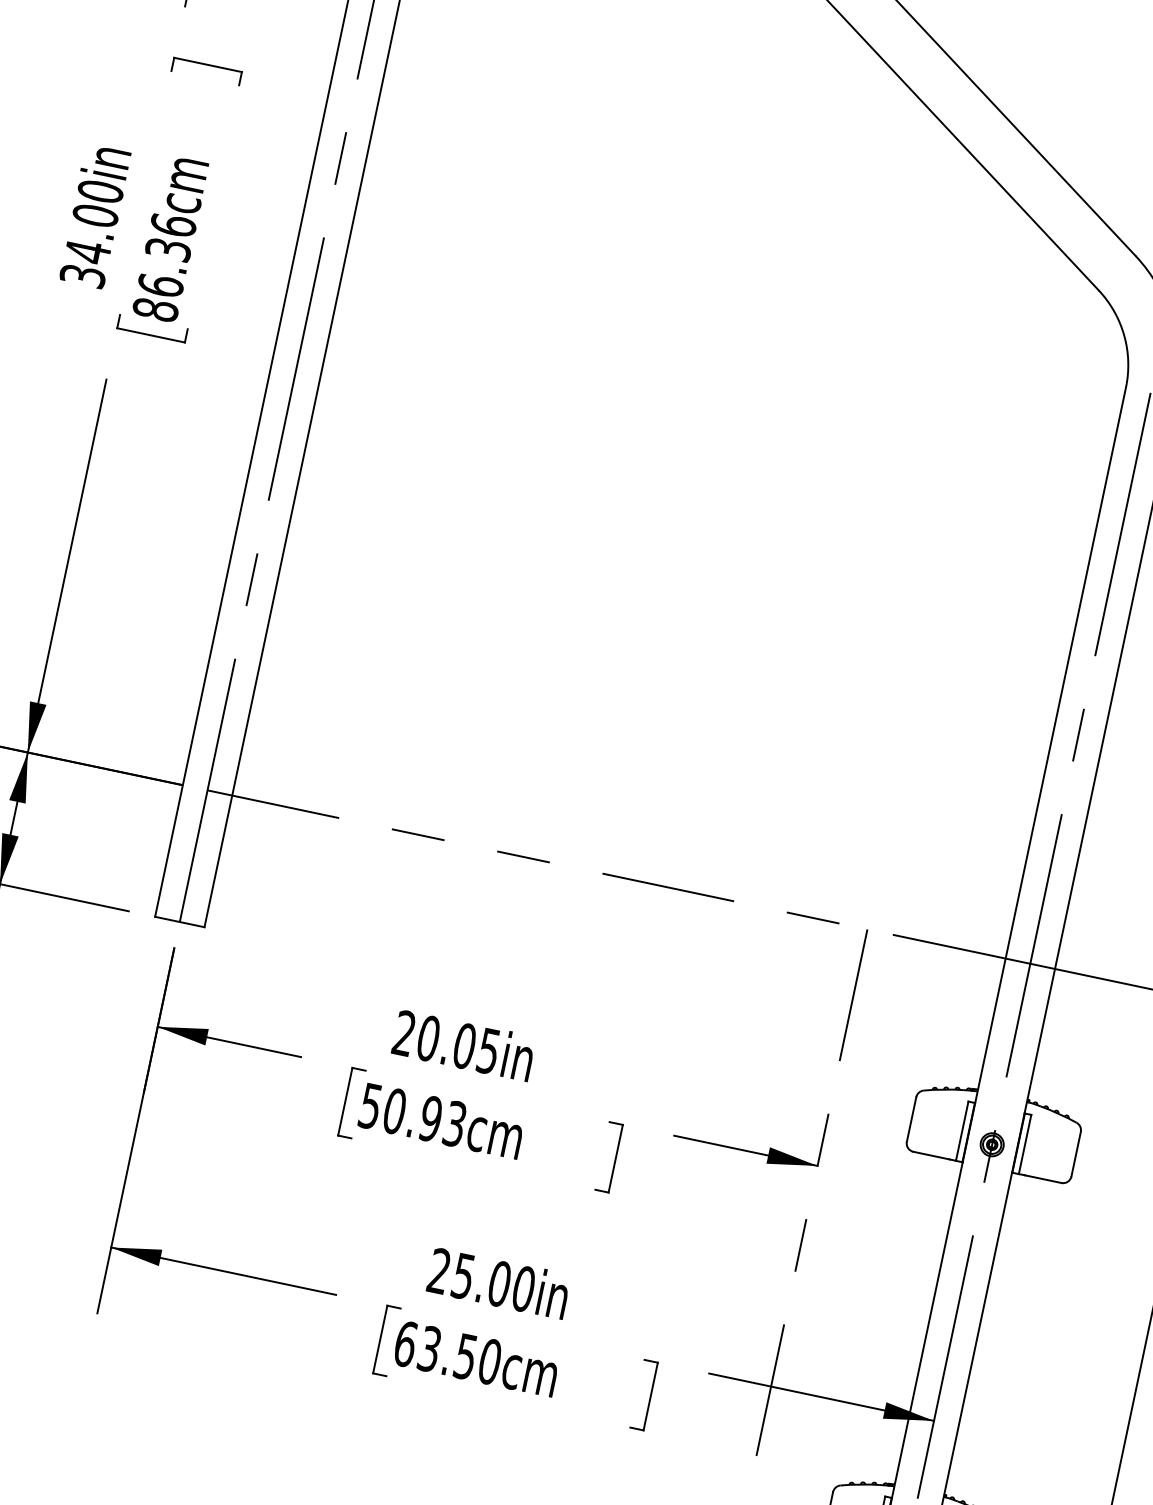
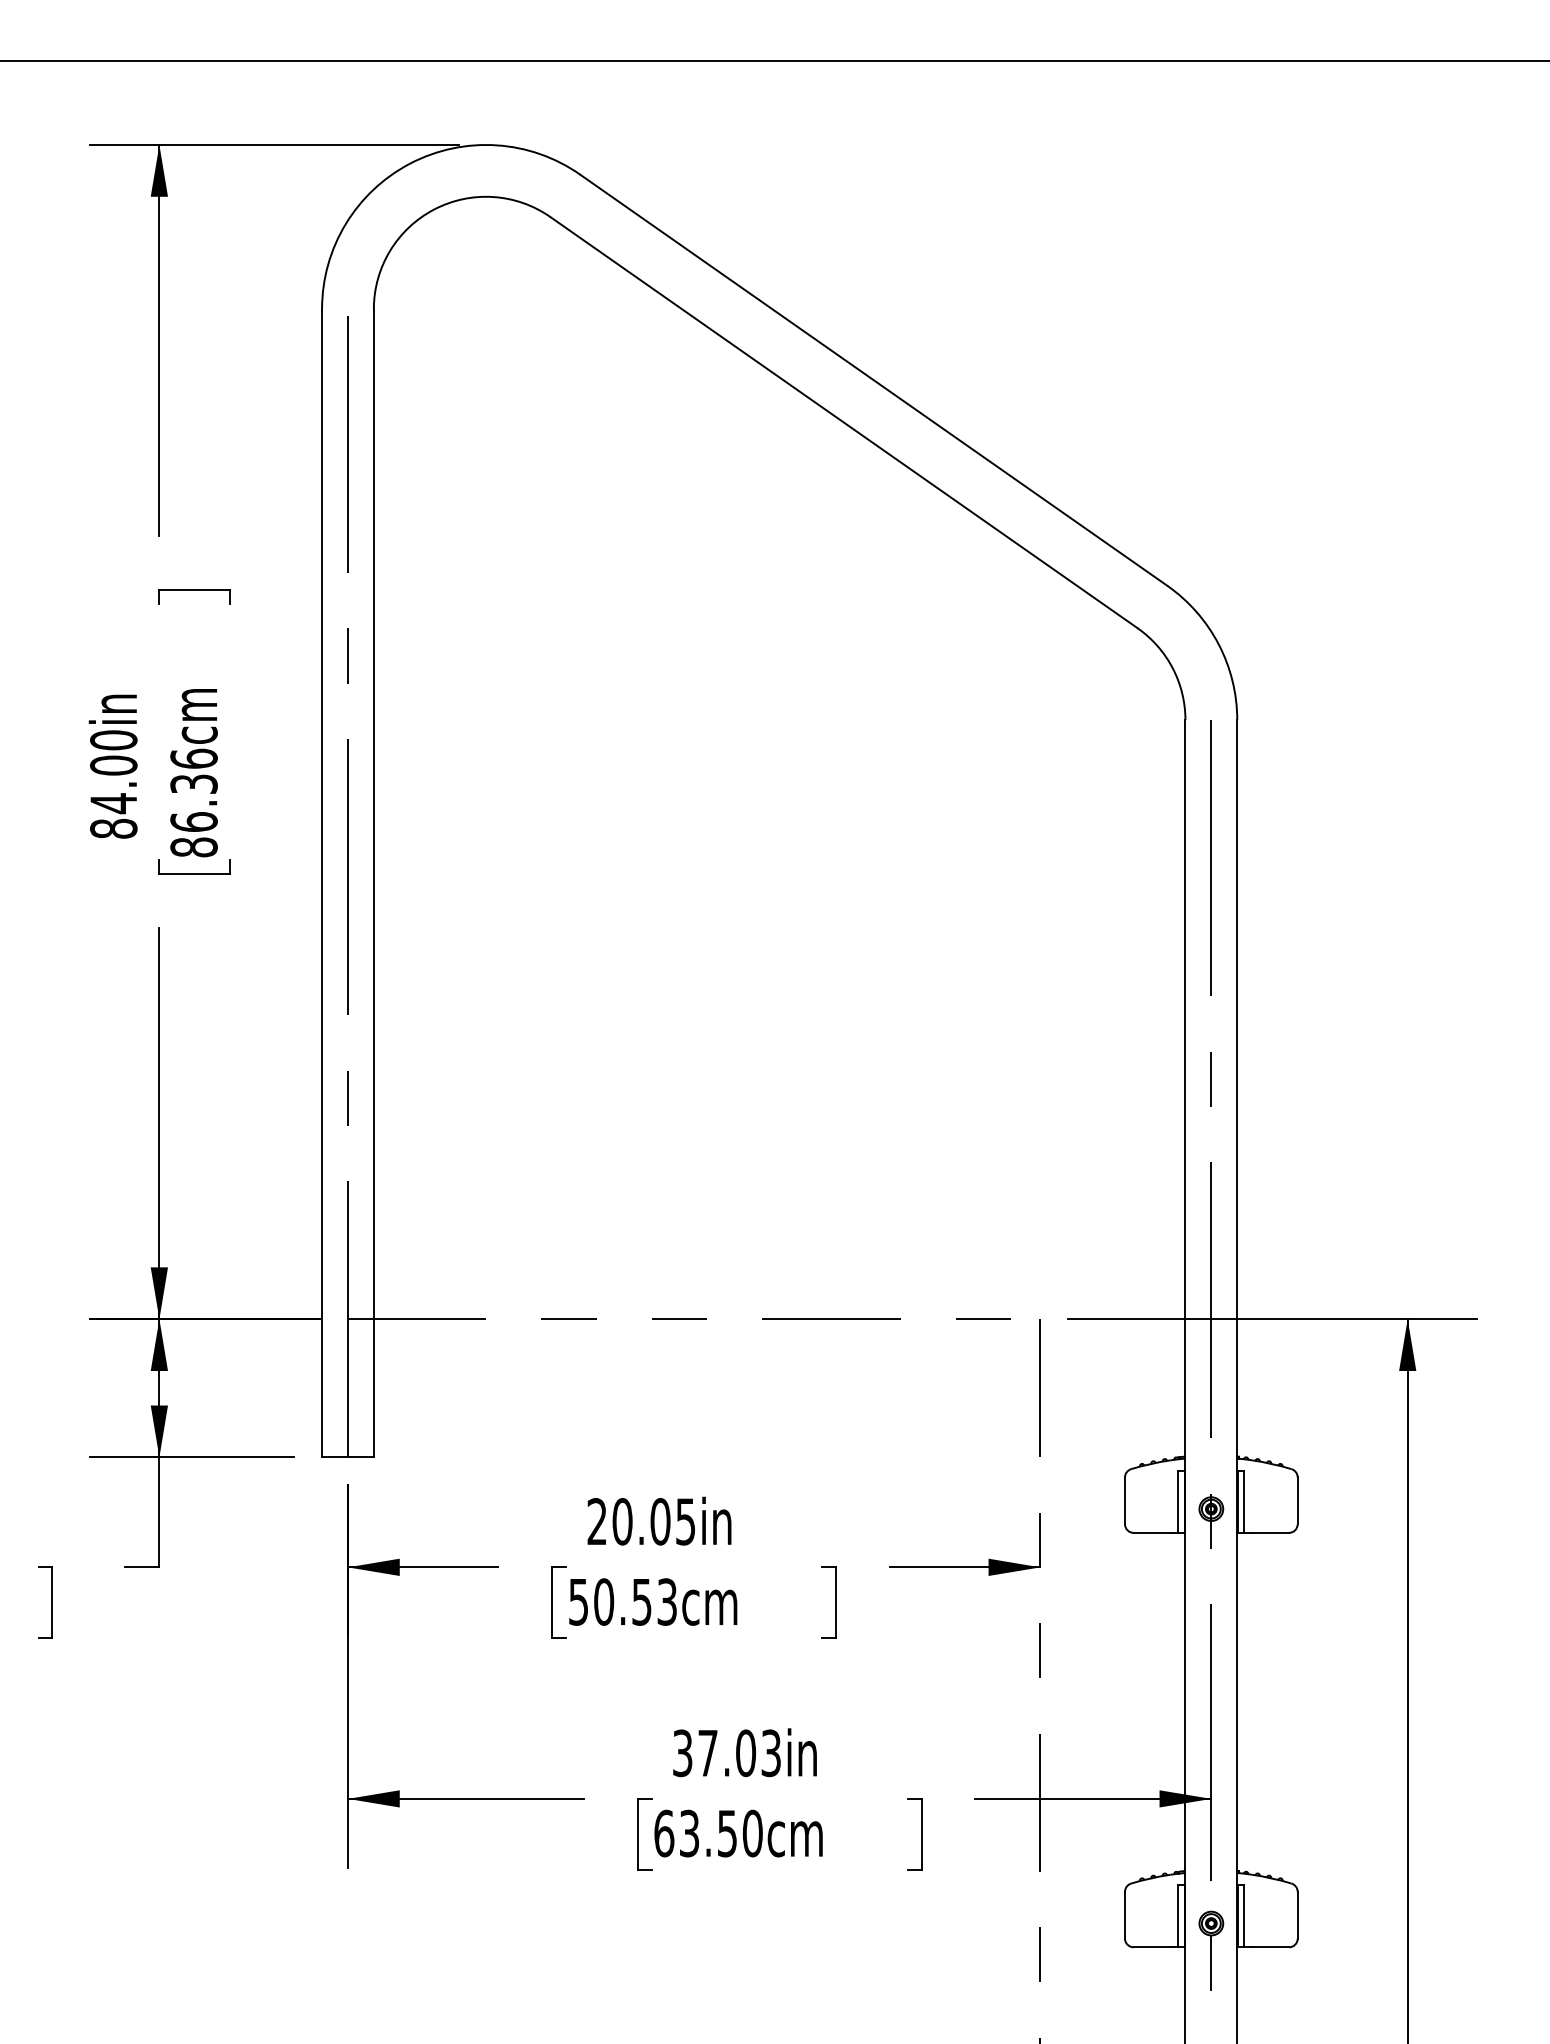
text: (82, 275) -> (113, 828), 34.00in -> 84.00in
text: (430, 1118) -> (641, 1601), 50.93cm -> 50.53cm
text: (482, 1280) -> (727, 1753), 25.00in -> 37.03in

